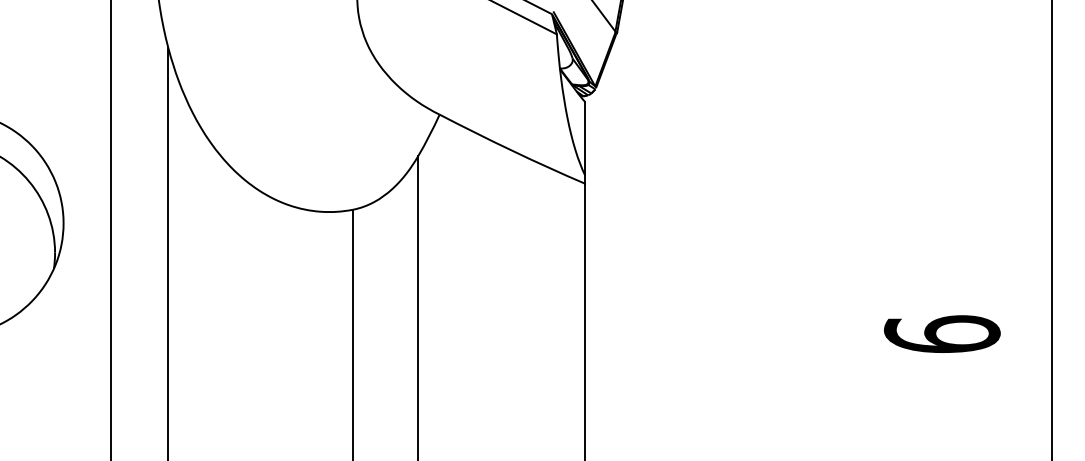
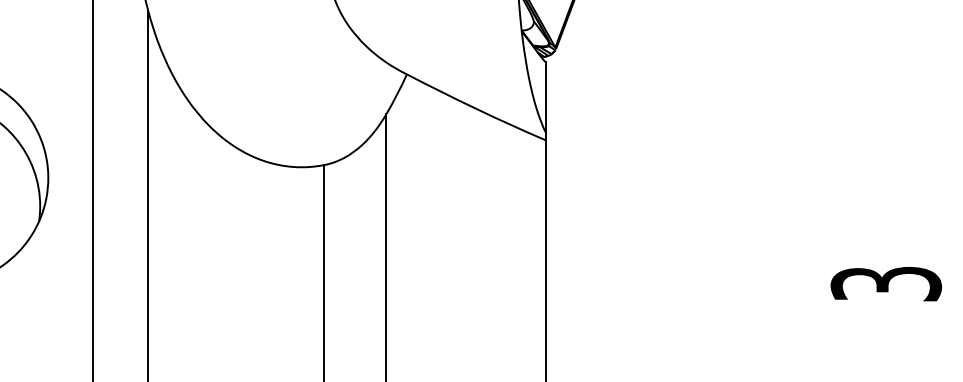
text: (942, 333) -> (886, 283), 6 -> 3

